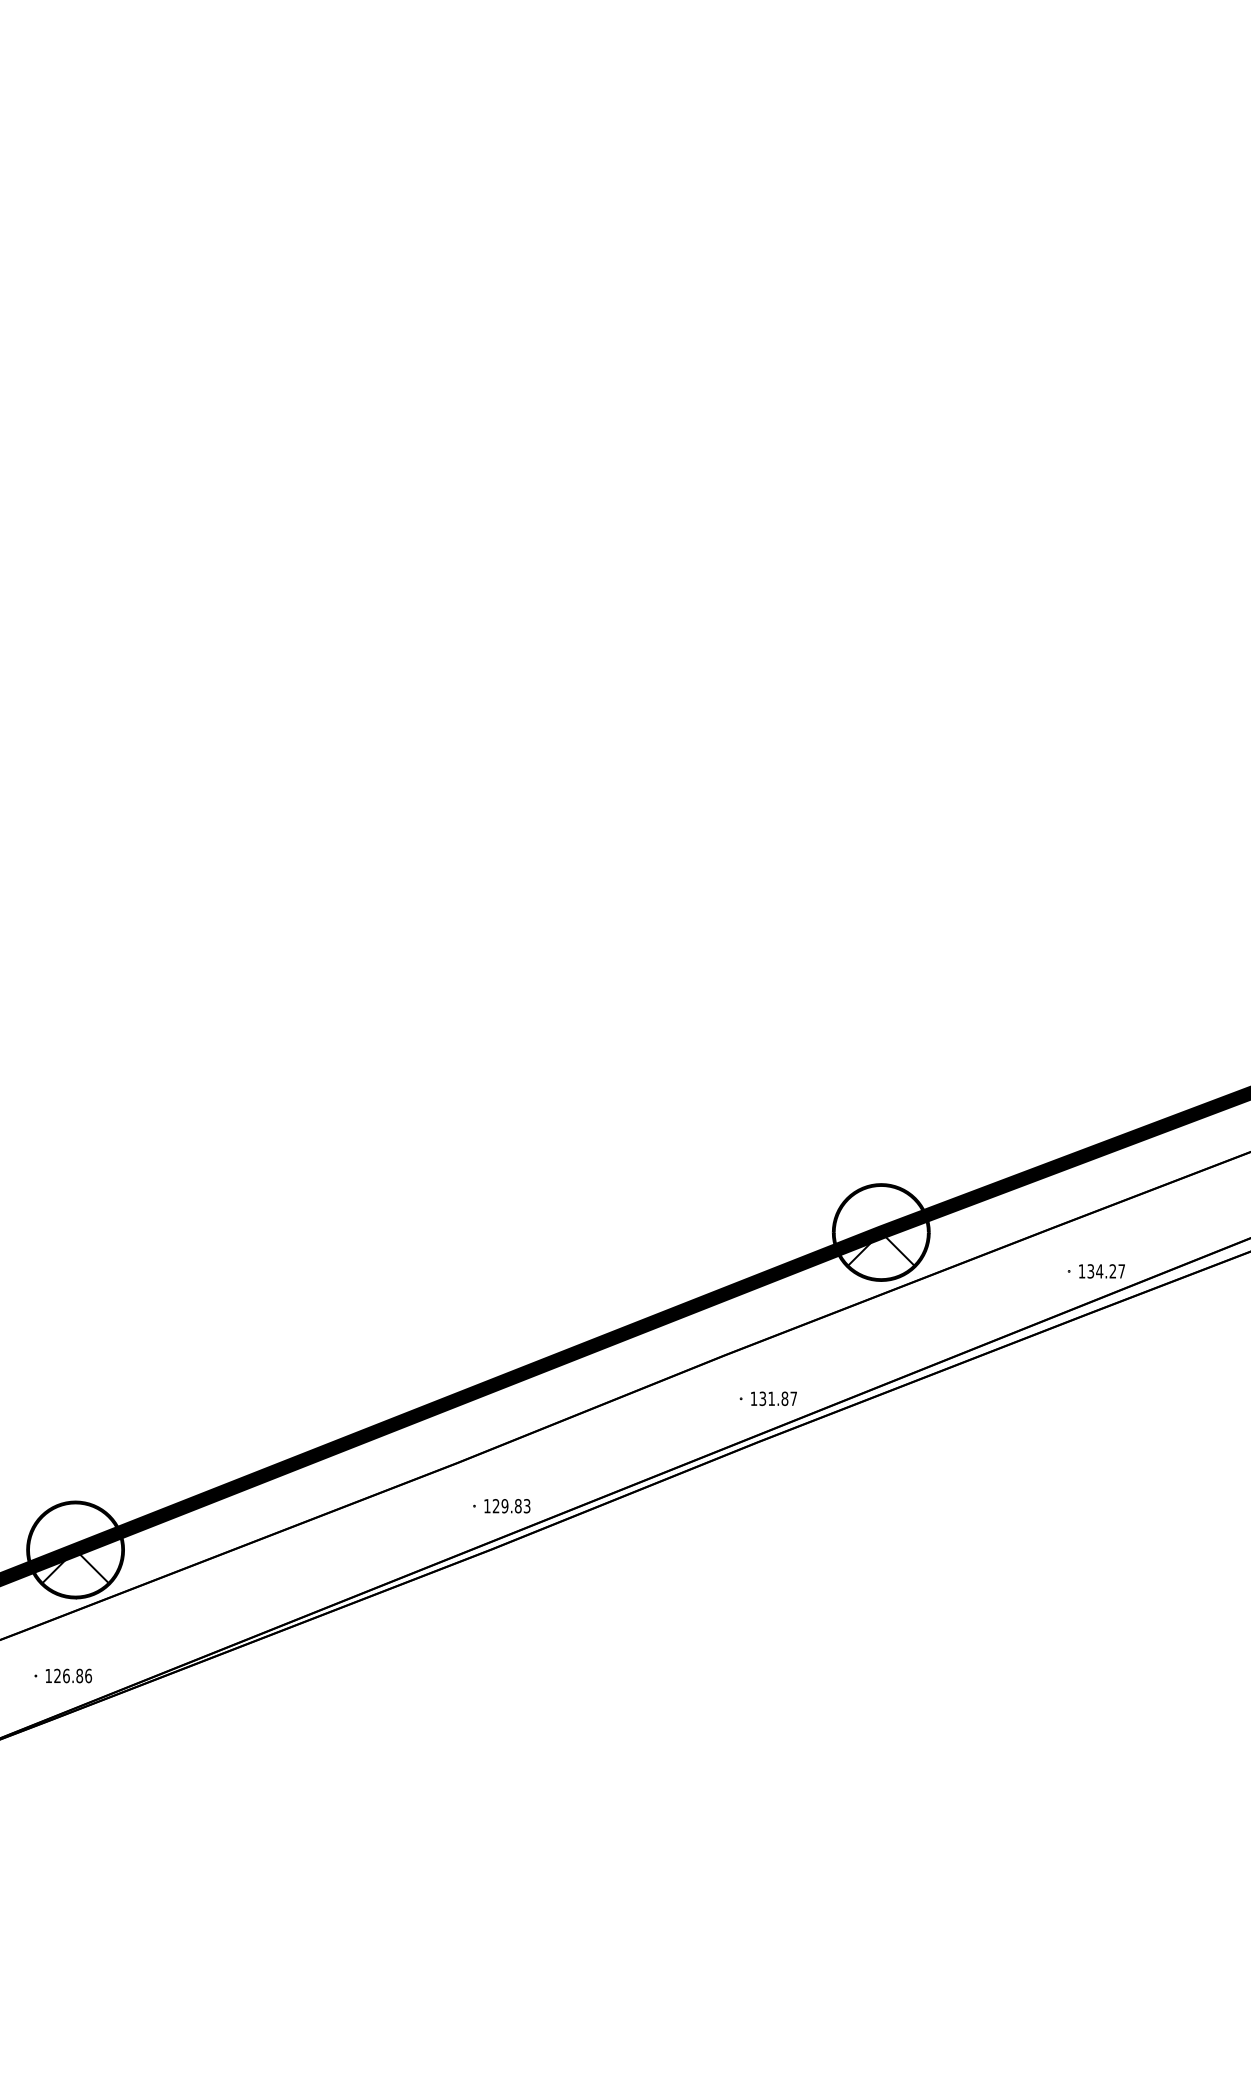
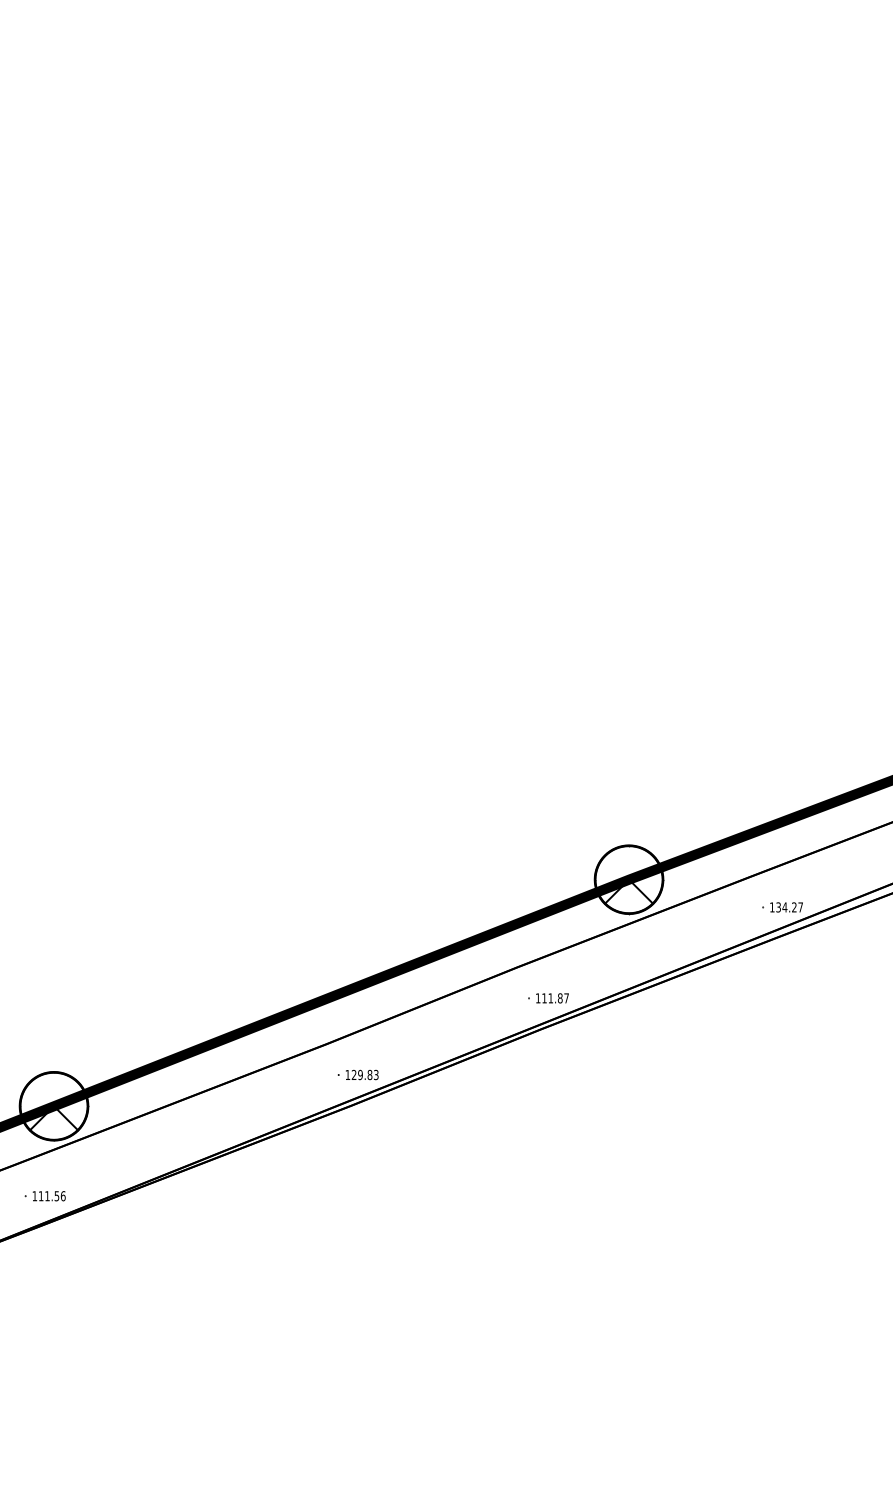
text: (762, 1398) -> (544, 998), 131.87 -> 111.87
text: (68, 1675) -> (48, 1195), 126.86 -> 111.56

